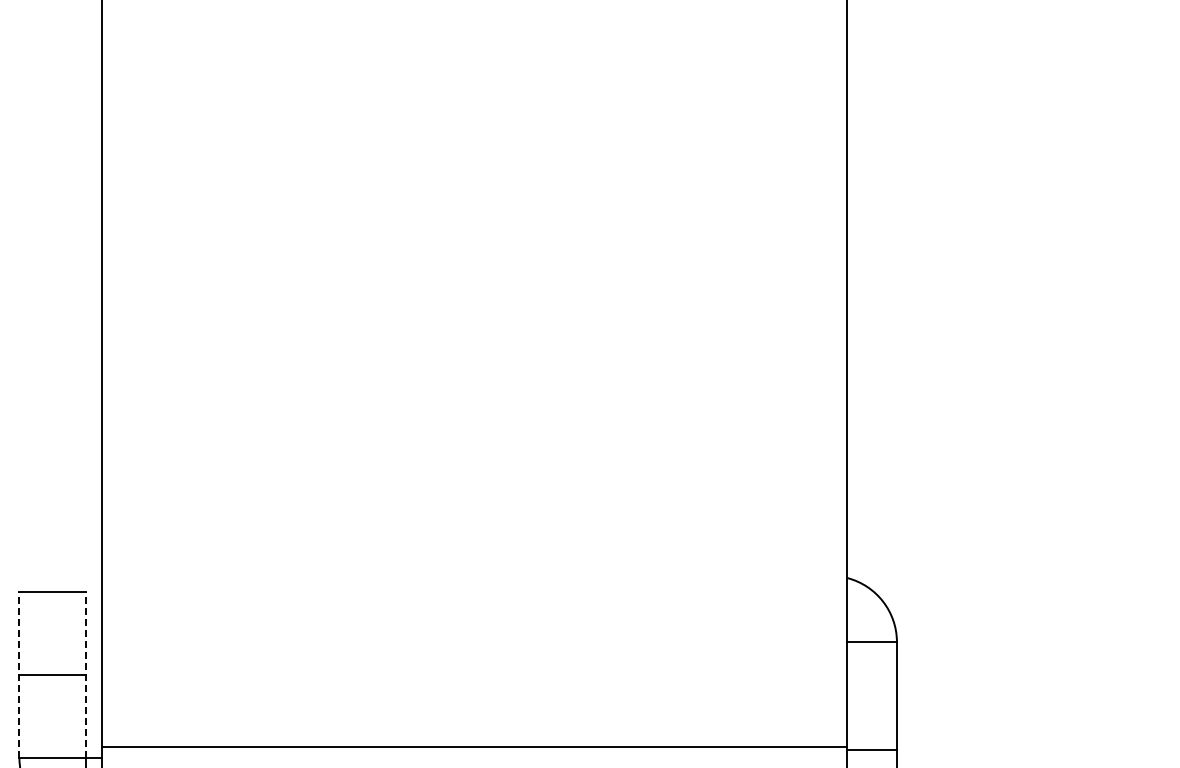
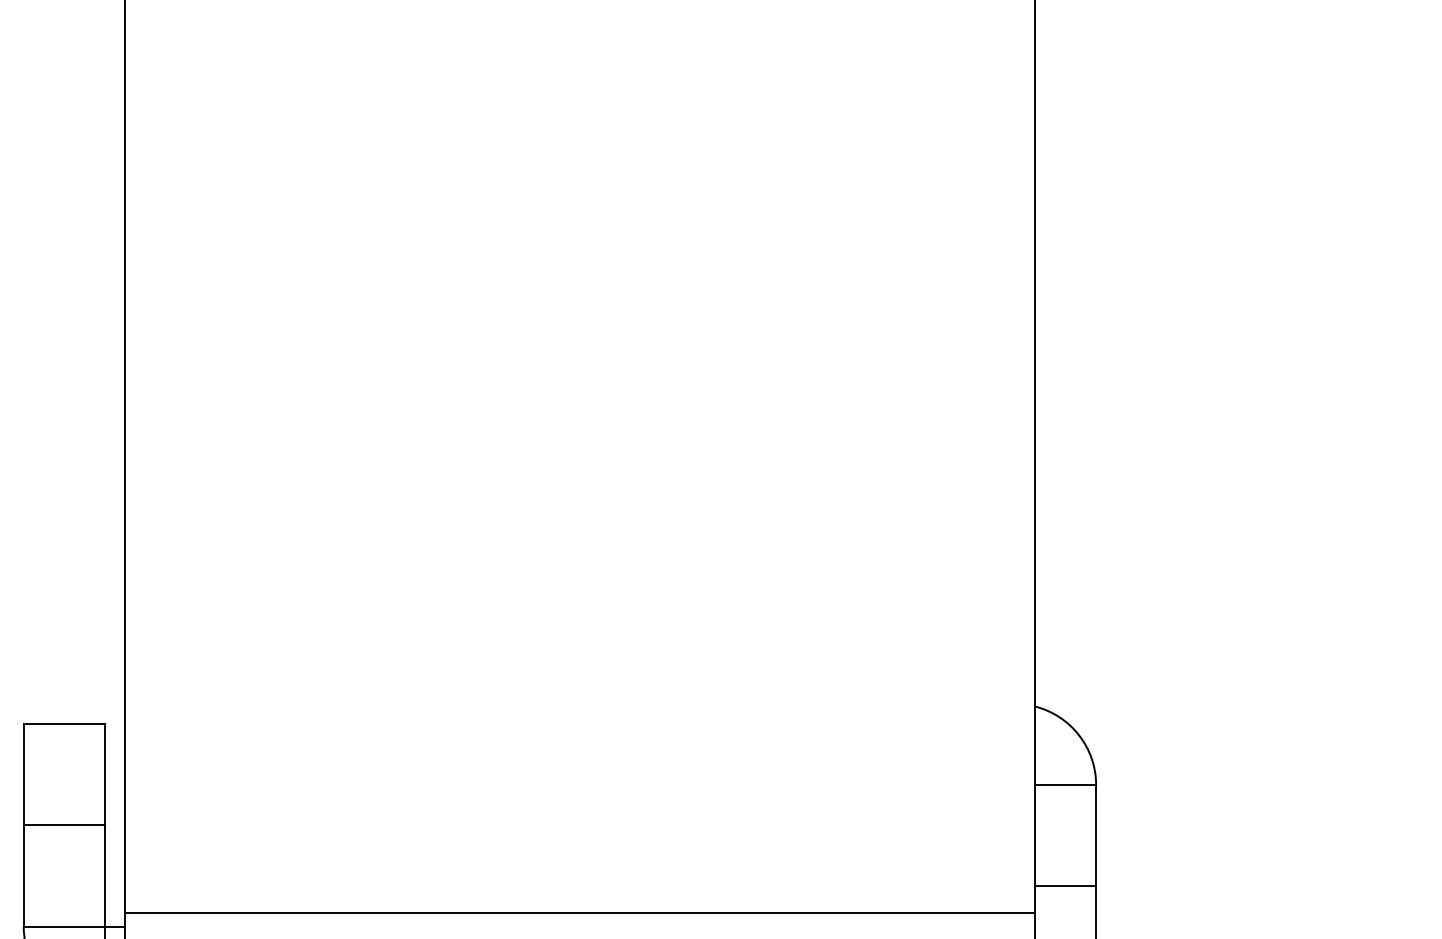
line: (19, 675) -> (23, 825), dashed -> solid
line: (85, 675) -> (104, 825), dashed -> solid
line: (871, 749) -> (1065, 885), moved

